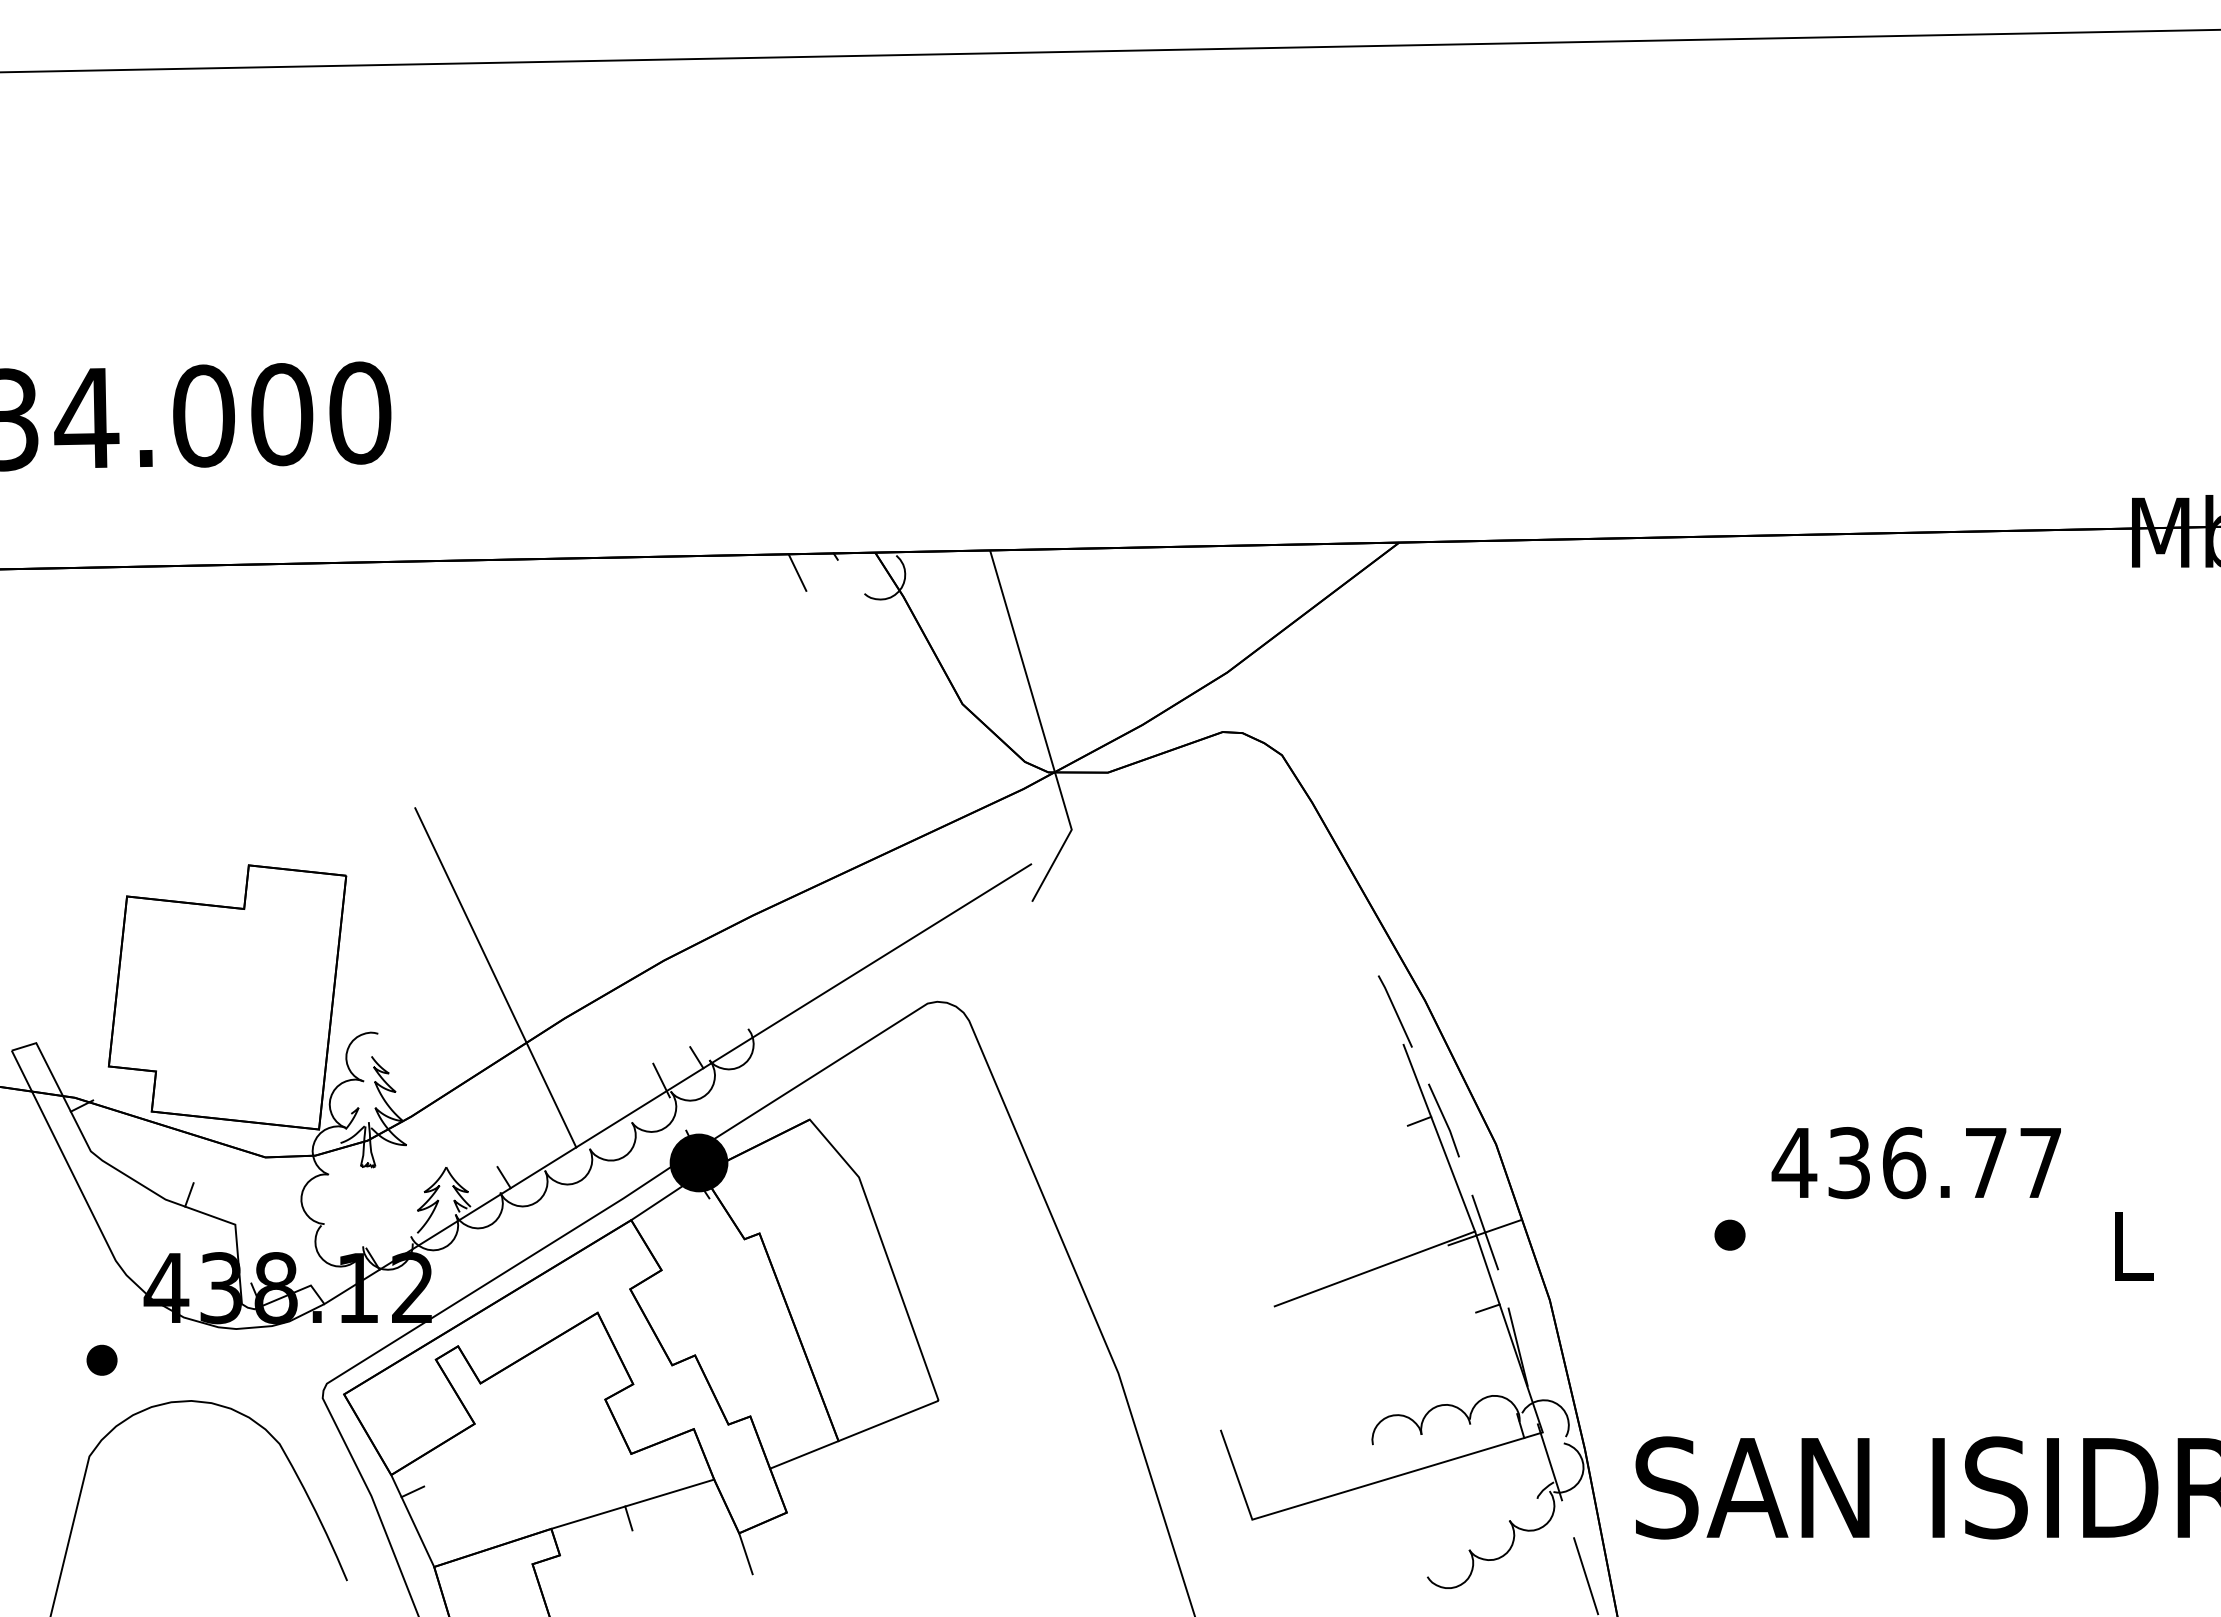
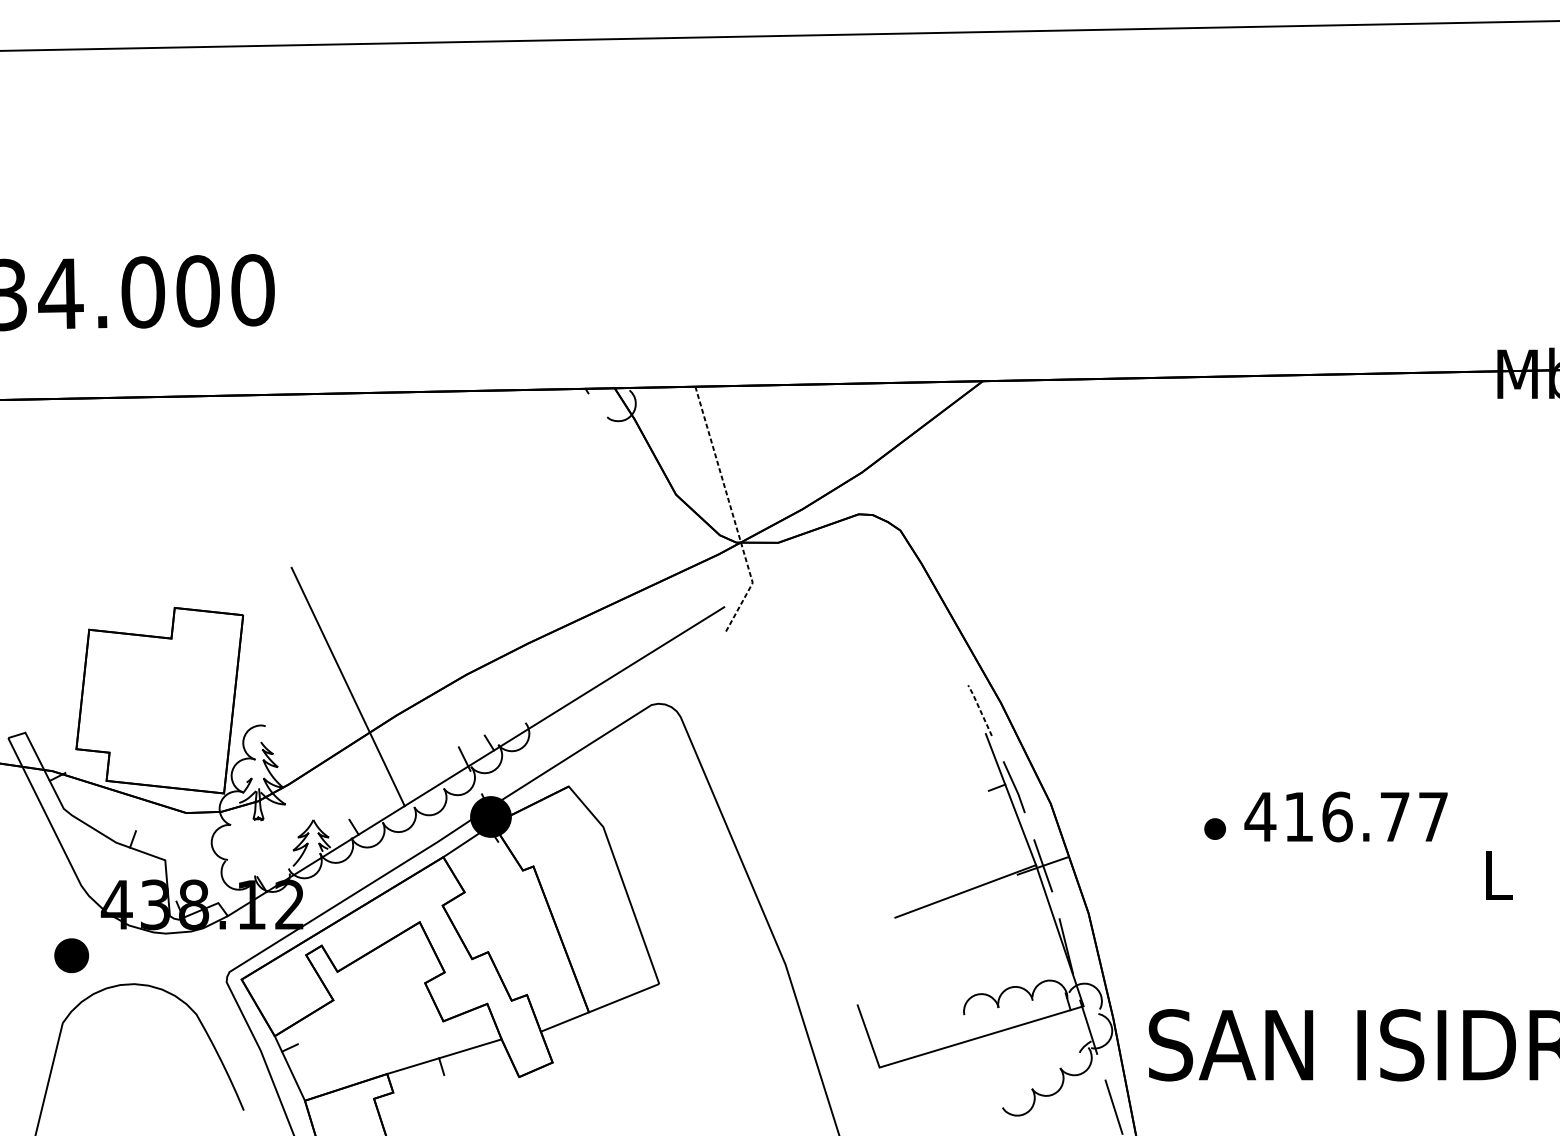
line: (797, 572) -> (560, 402), removed
line: (1042, 730) -> (732, 513), solid -> dashed
line: (1395, 1010) -> (980, 709), solid -> dashed
text: (1848, 1163) -> (1298, 817), 436.77 -> 416.77
part: (1729, 1234) -> (1214, 828), moved
line: (1487, 1308) -> (1044, 919), removed
part: (101, 1359) -> (71, 955), size x1.6
line: (745, 1553) -> (523, 1091), removed

